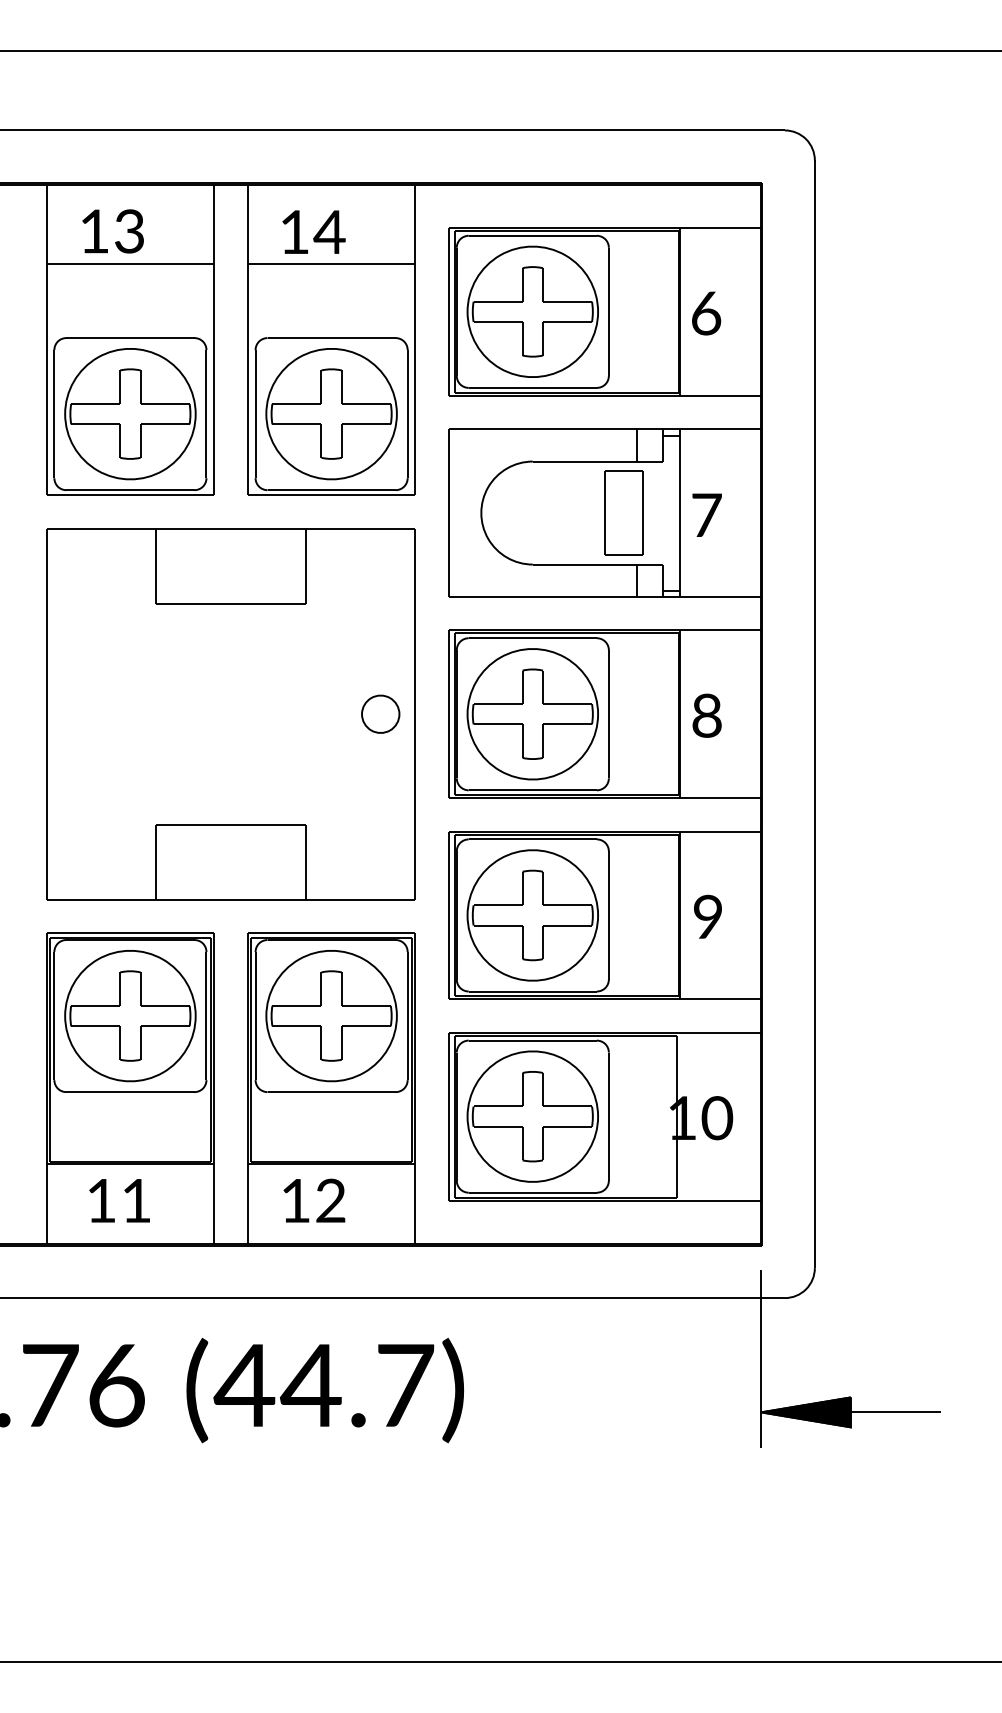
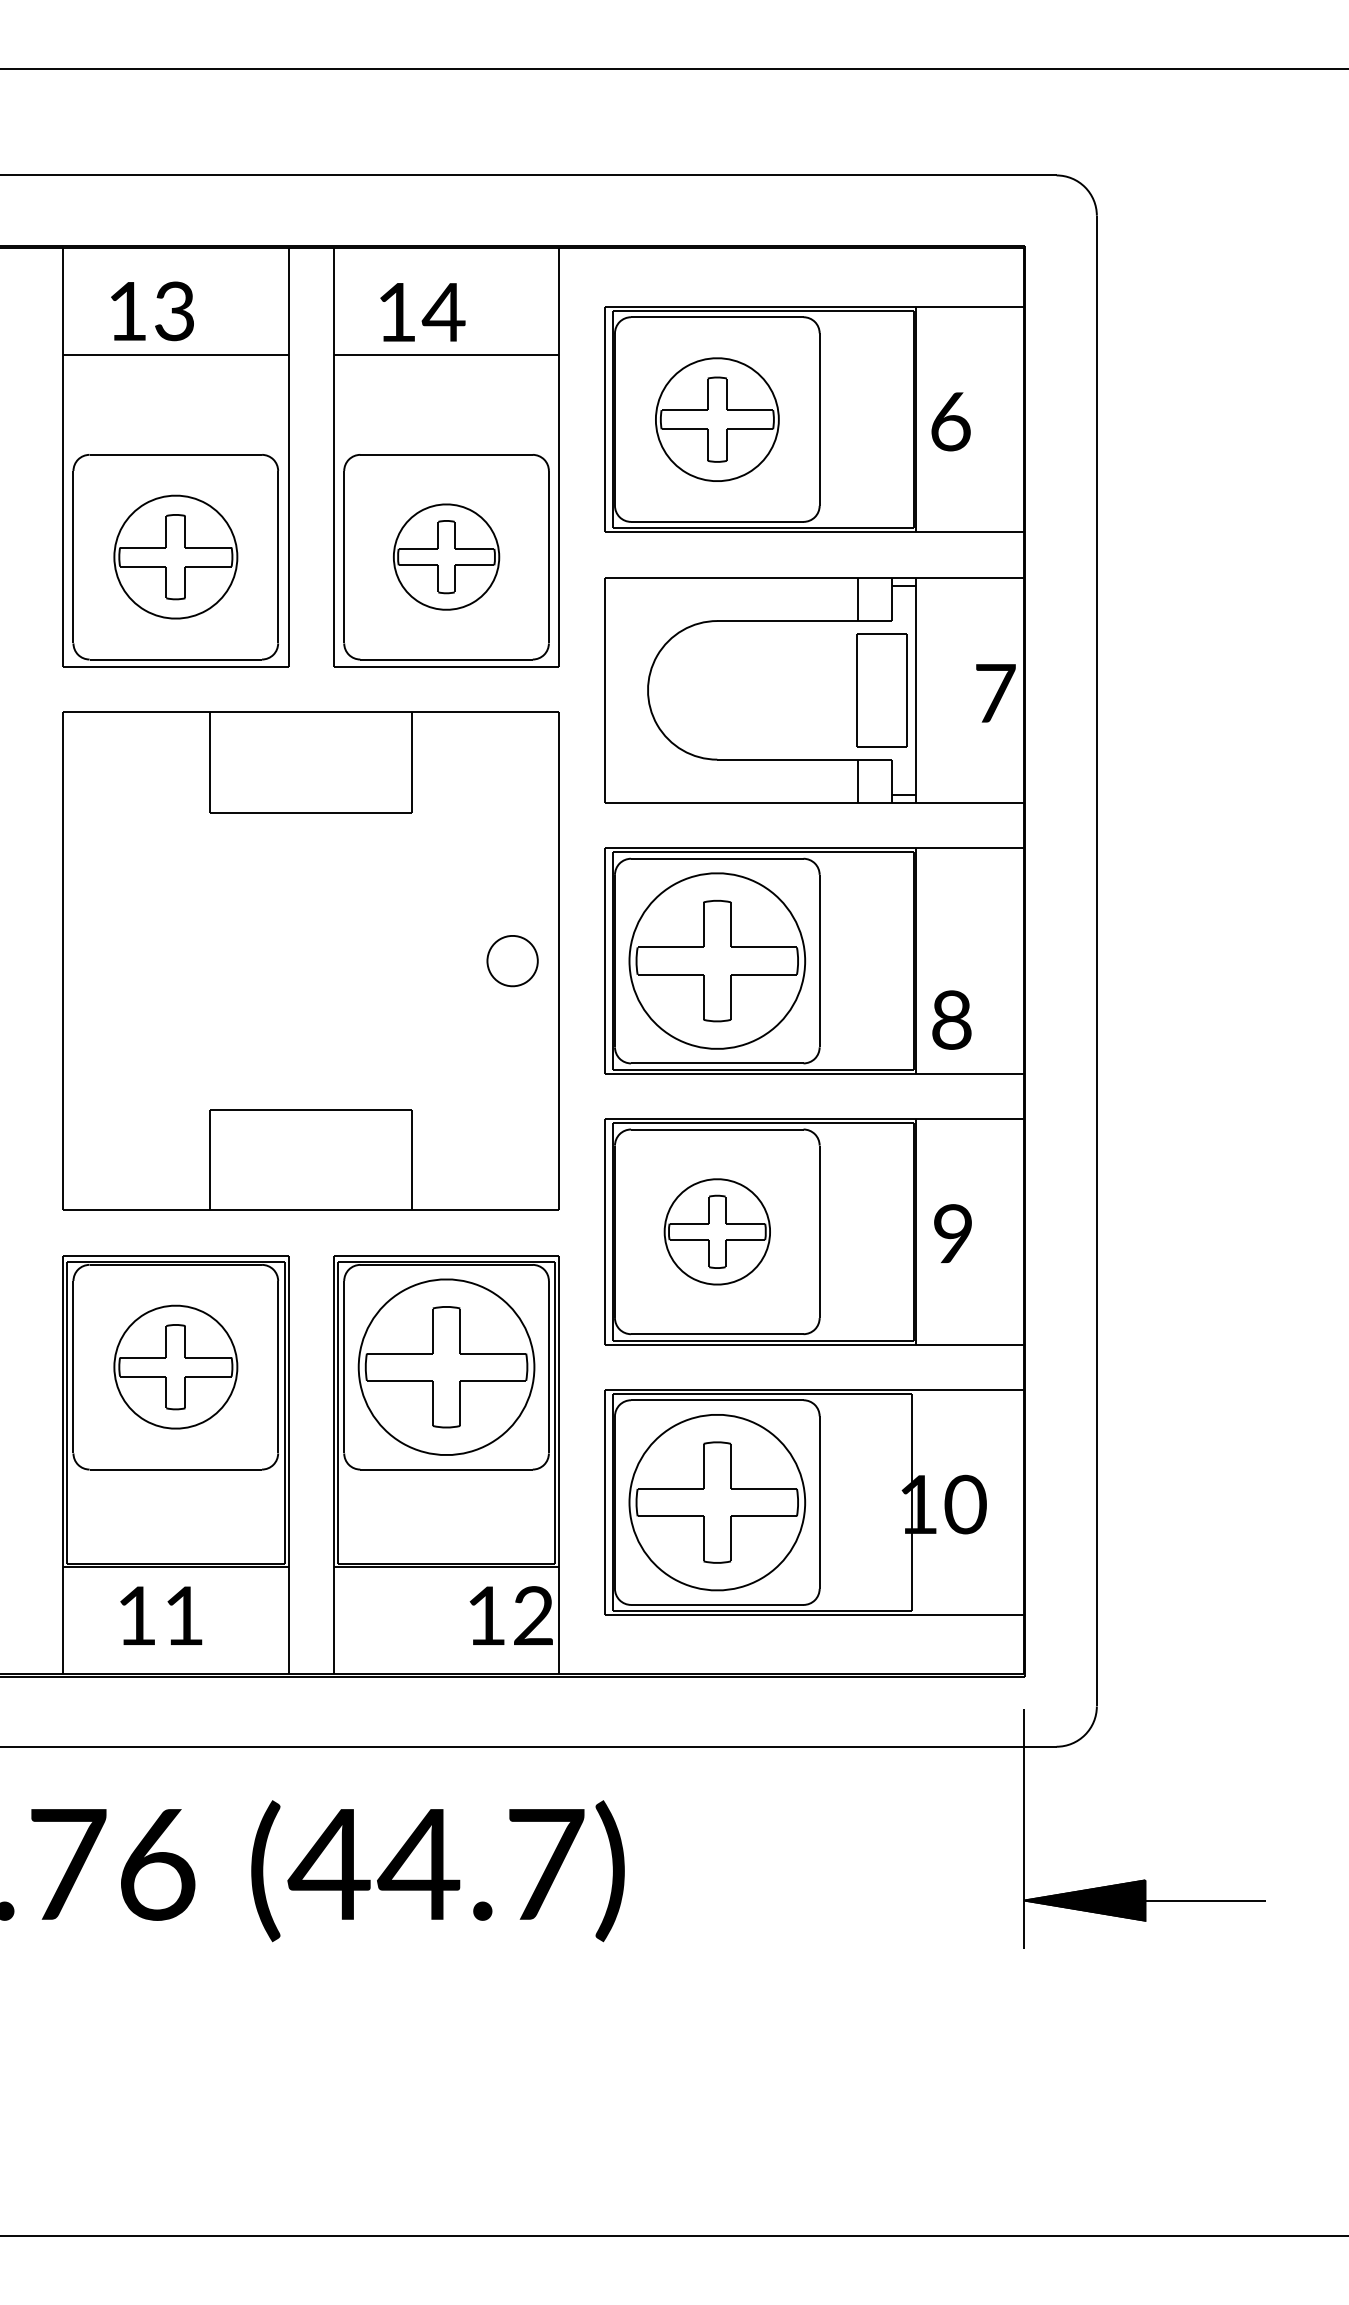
part: (532, 311) -> (717, 419), size x0.7
part: (130, 413) -> (175, 556), size x0.7
part: (331, 413) -> (446, 556), size x0.6
part: (623, 513) -> (881, 690), moved
text: (706, 515) -> (995, 693), moved
text: (706, 715) -> (951, 1019), moved
part: (532, 915) -> (717, 1231), size x0.6
part: (130, 1015) -> (175, 1366), size x0.7
text: (313, 1200) -> (510, 1615), moved

